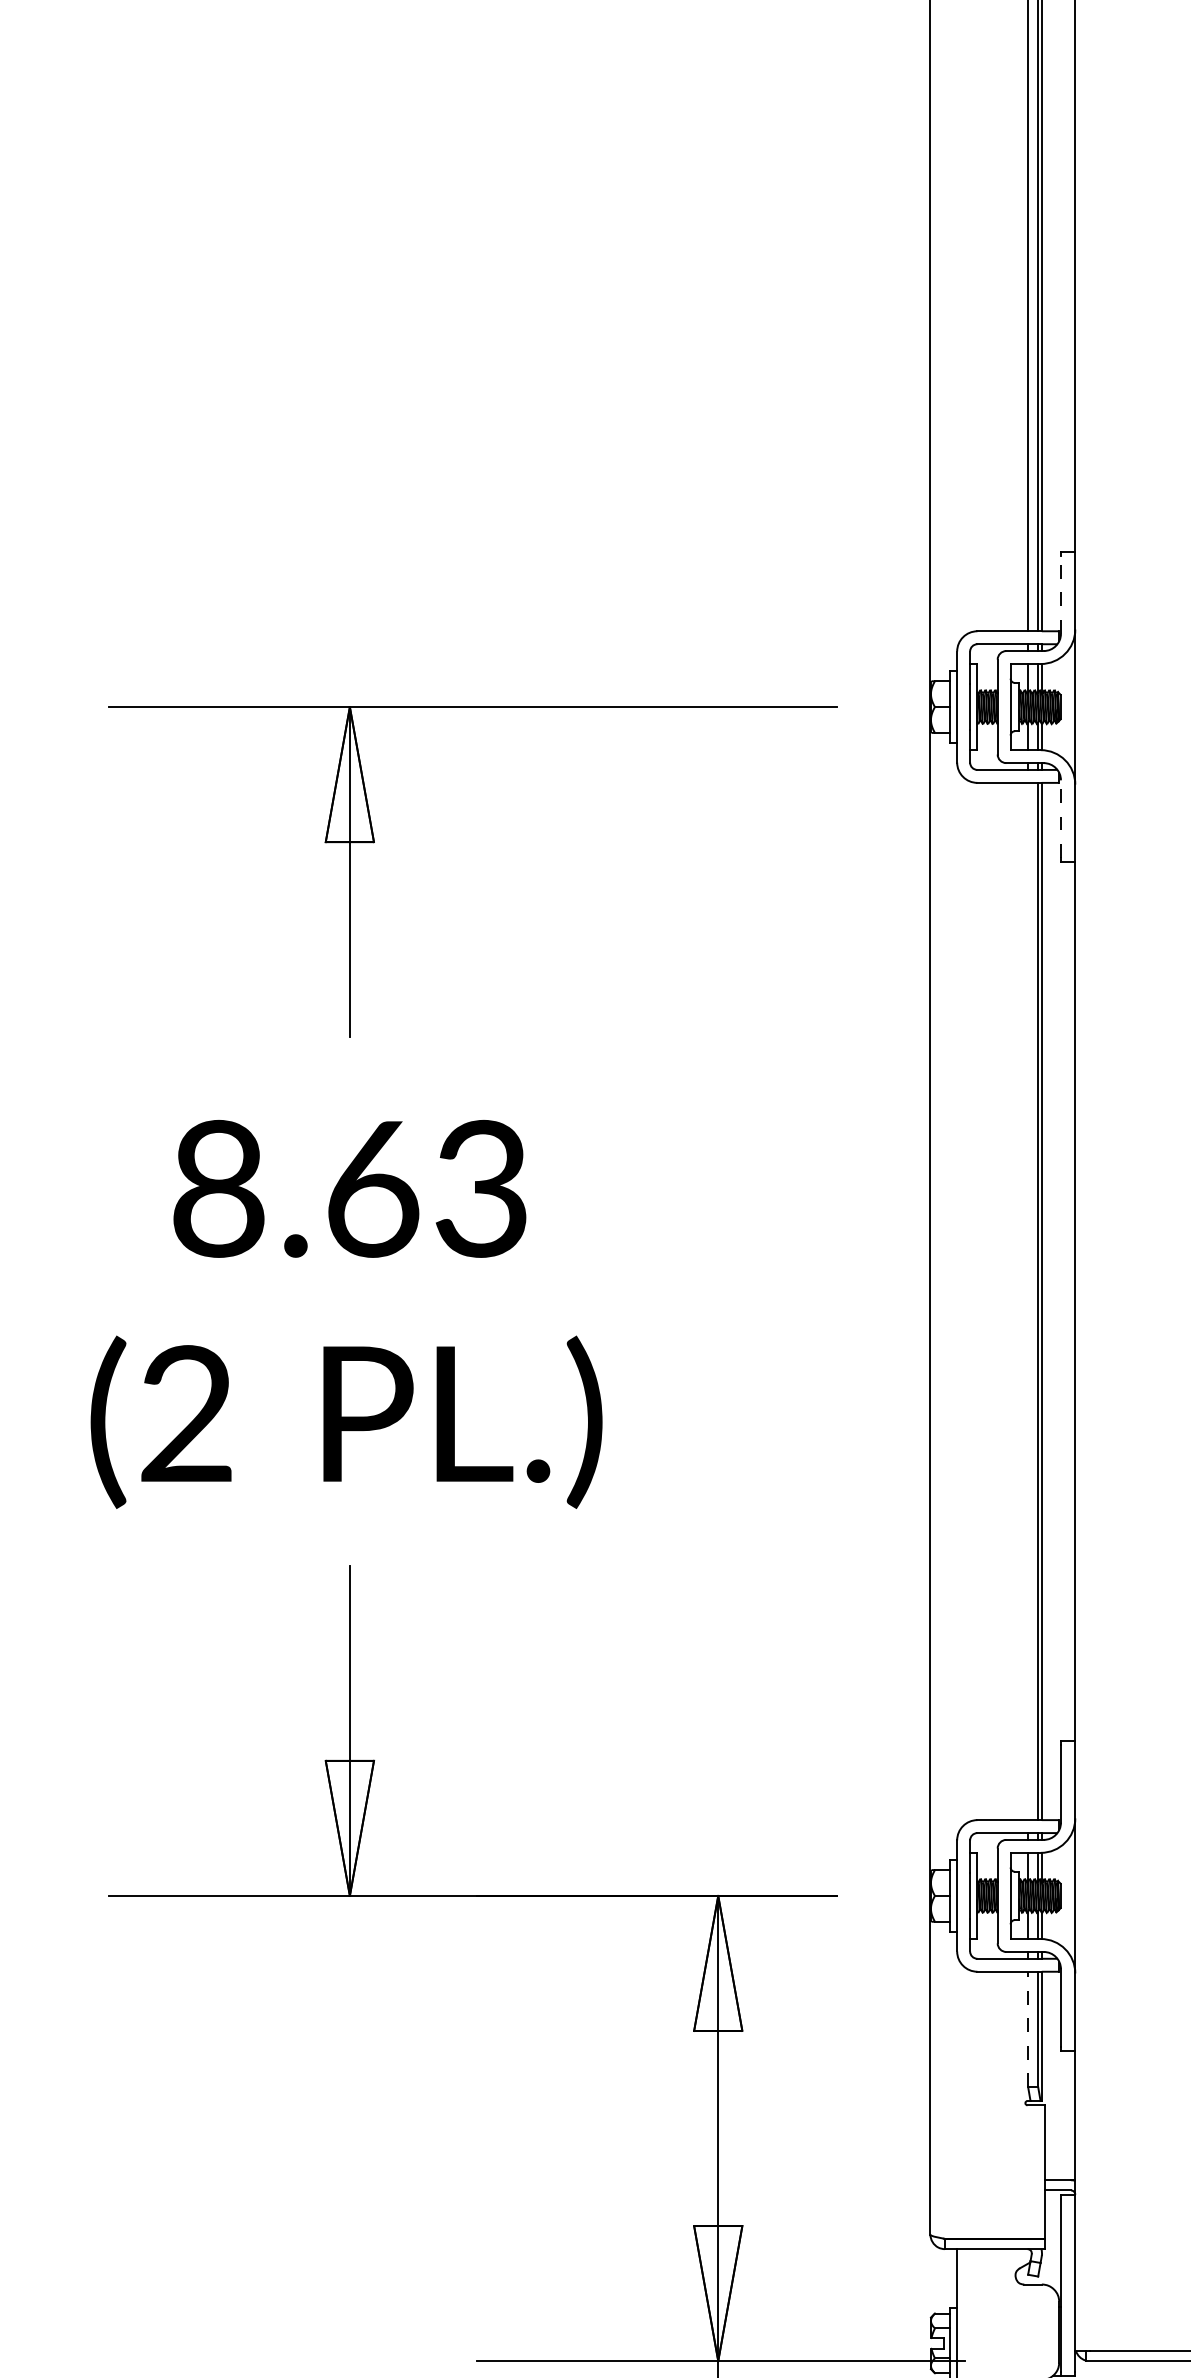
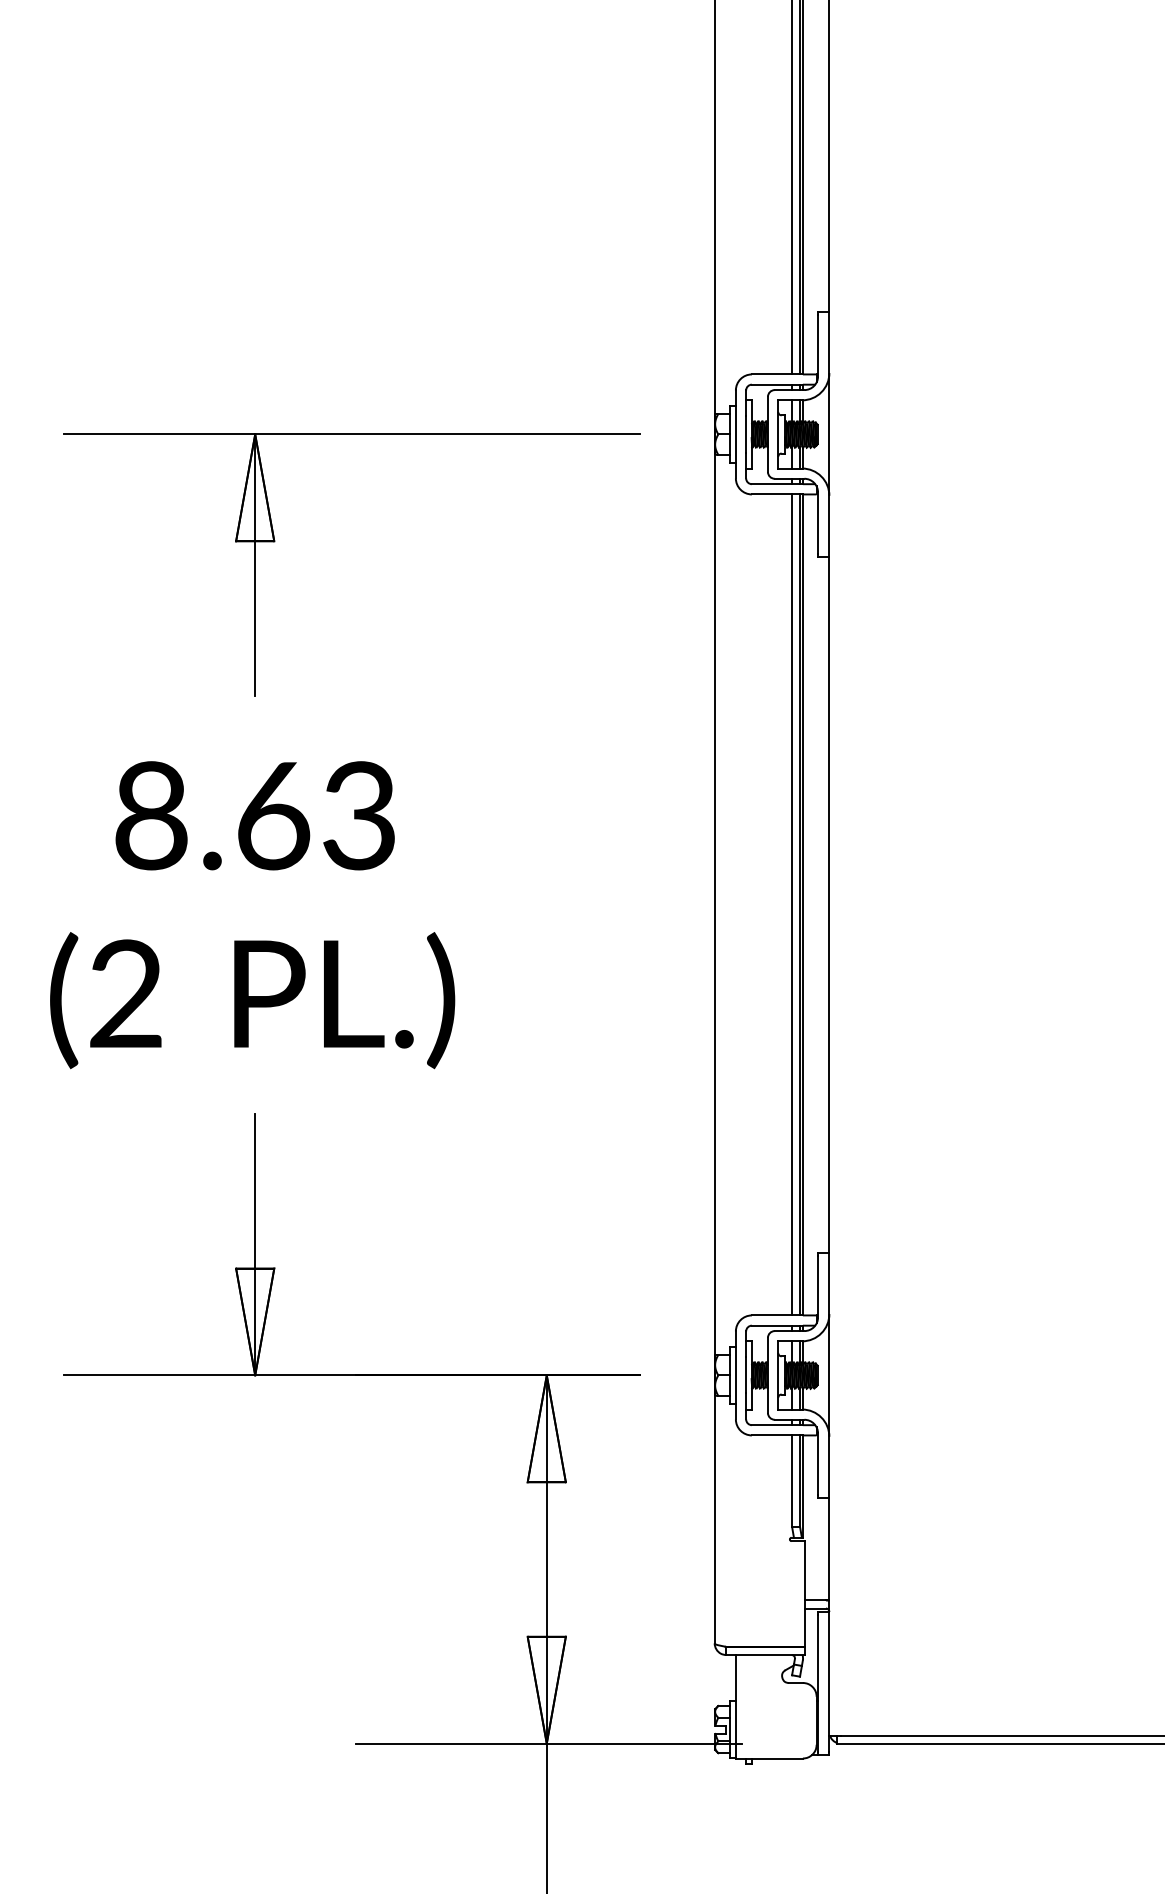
line: (1061, 594) -> (818, 345), dashed -> solid
line: (1061, 819) -> (818, 523), dashed -> solid
line: (1028, 1300) -> (792, 904), added
line: (1028, 2029) -> (792, 1481), dashed -> solid

